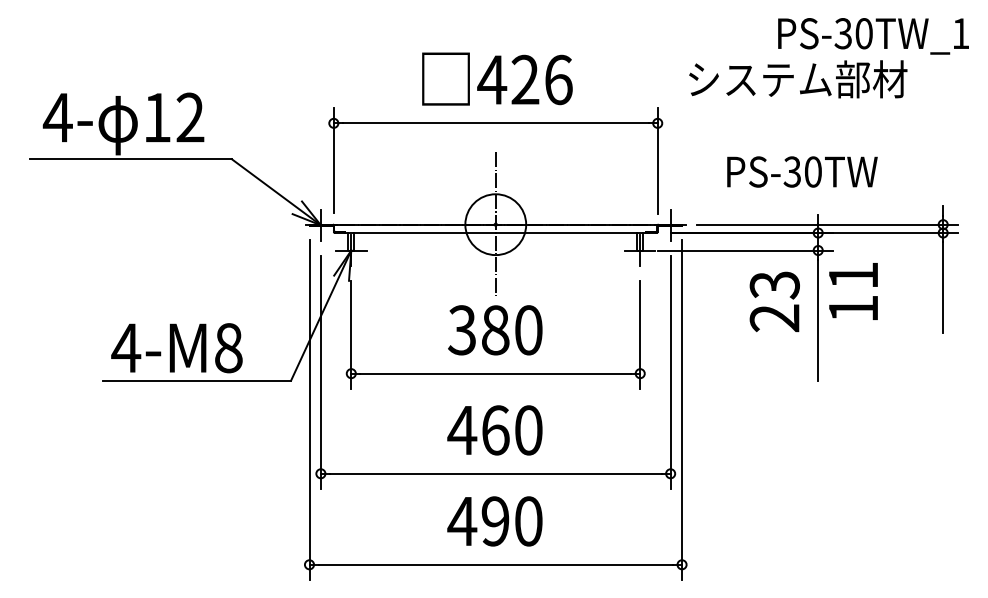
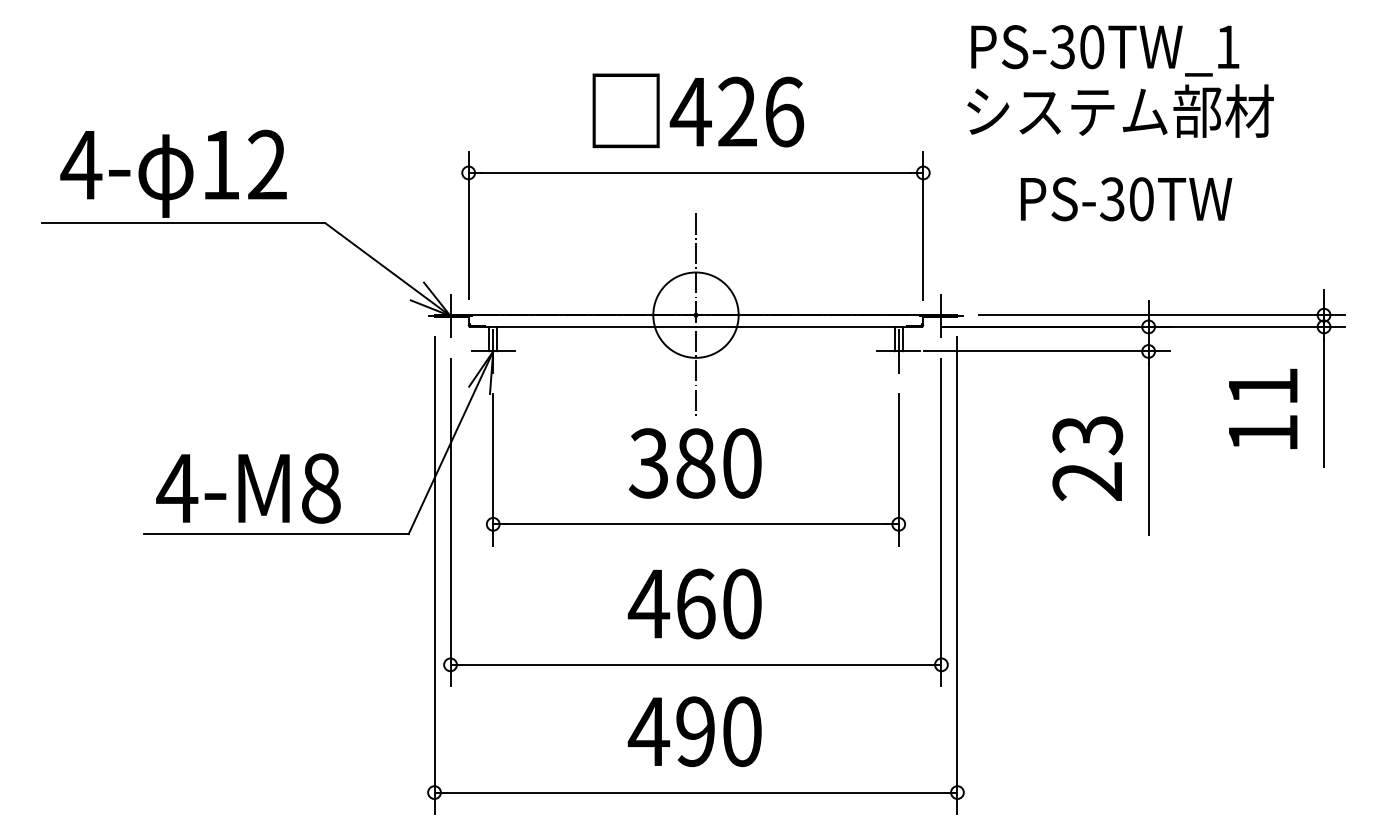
text: (873, 36) -> (1105, 50), moved
text: (802, 172) -> (1126, 199), moved
text: (853, 291) -> (1263, 408), moved
text: (774, 301) -> (1087, 458), moved

